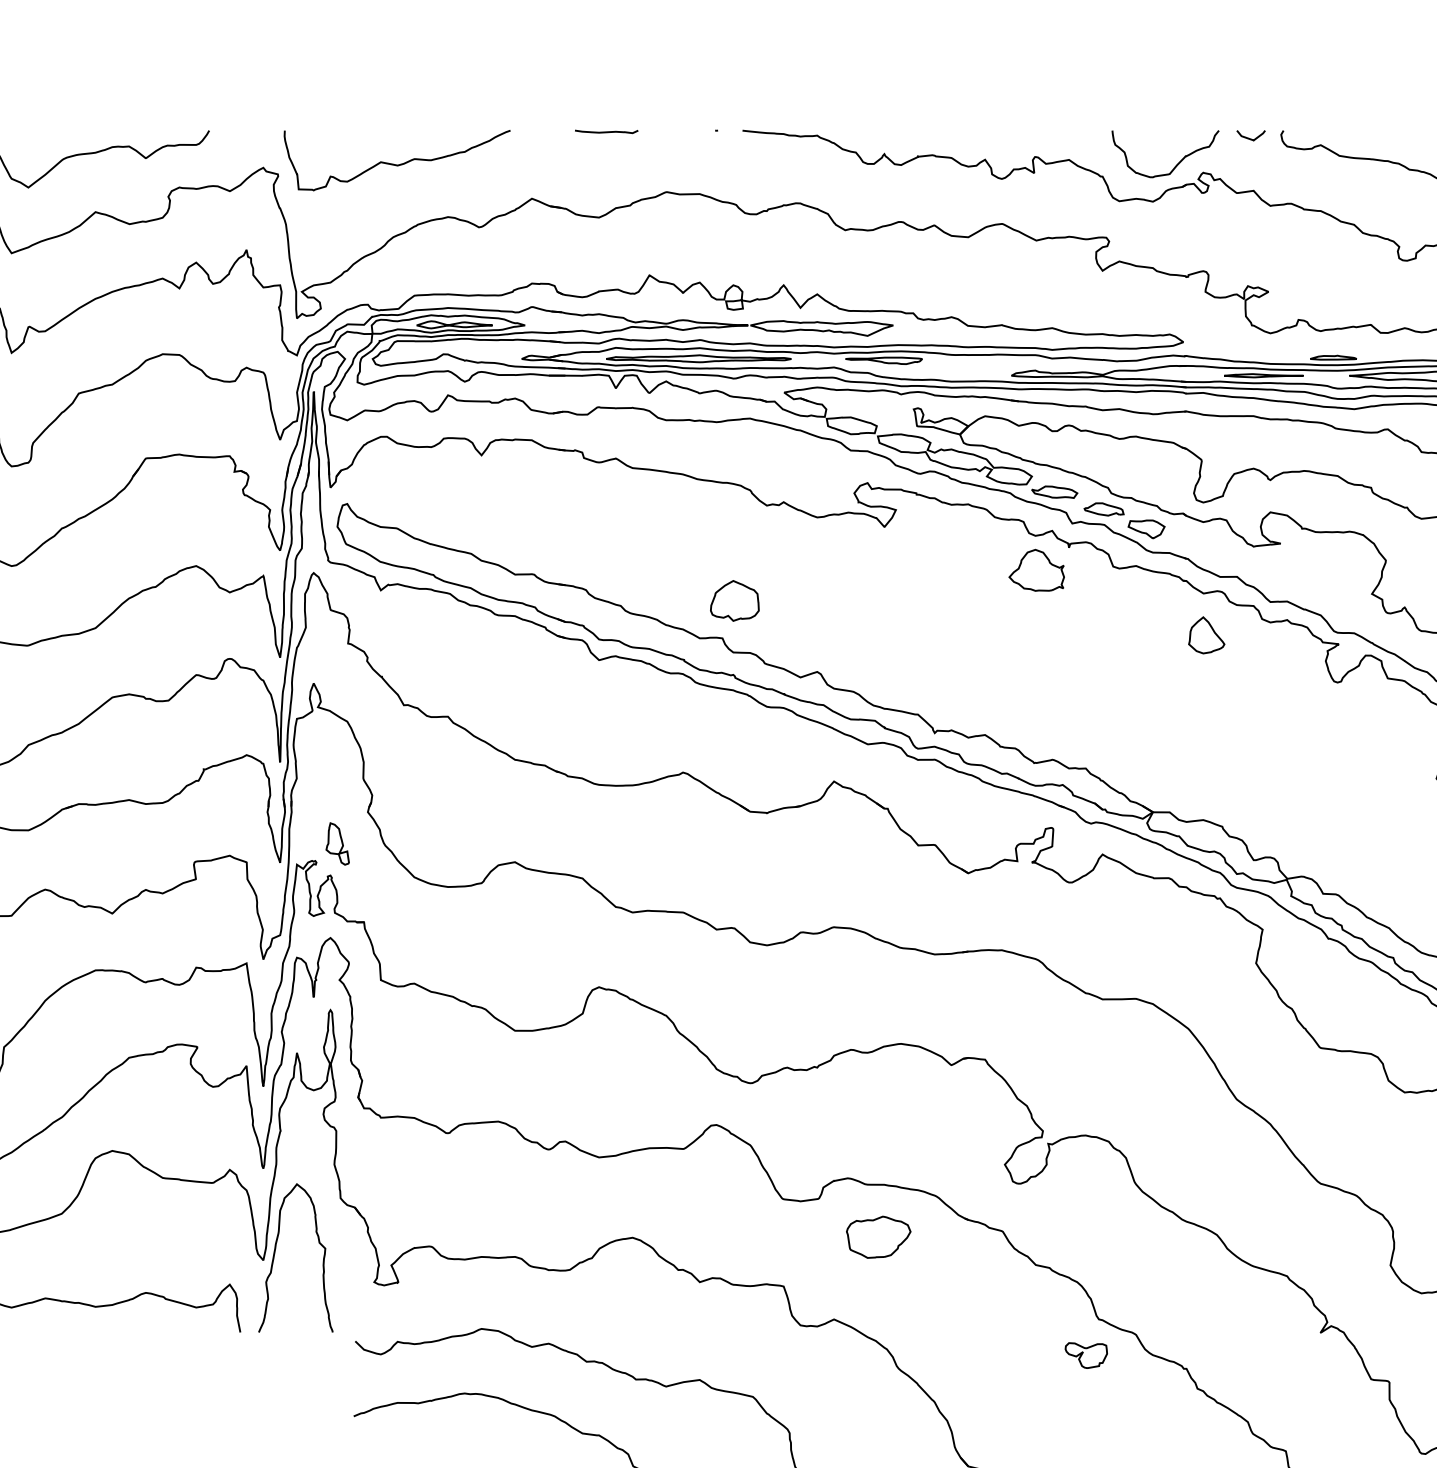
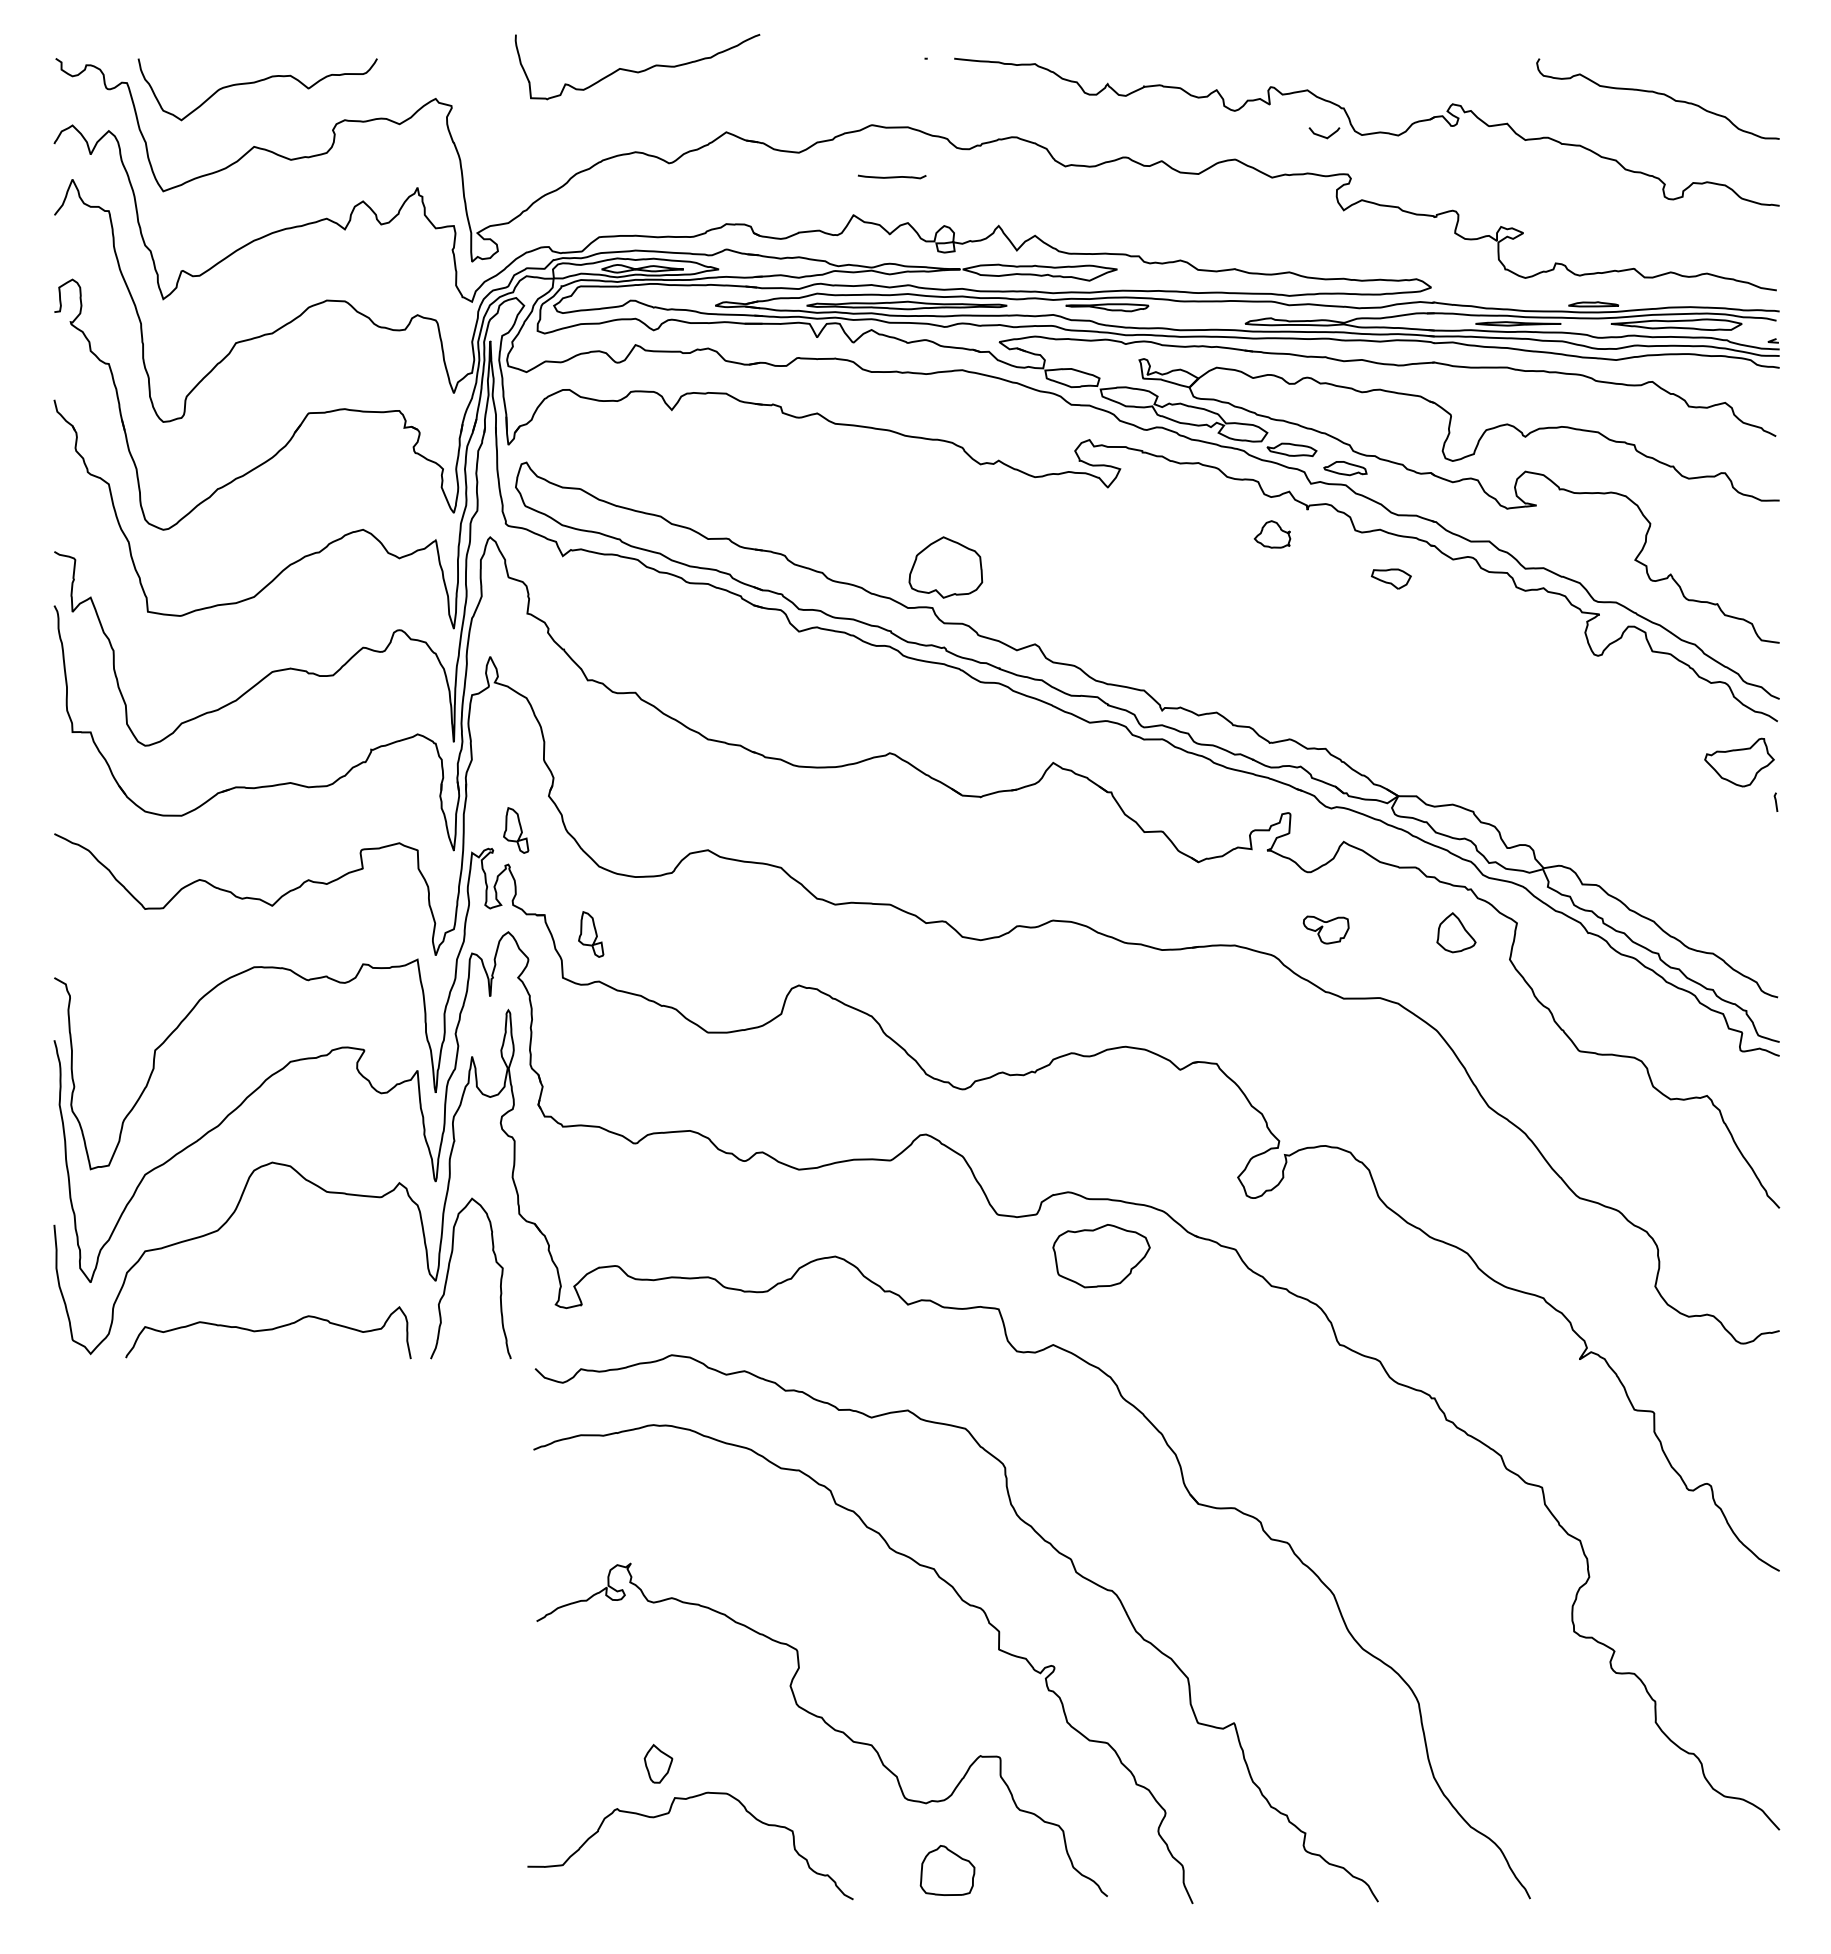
curve: (606, 131) -> (892, 176), moved
curve: (1249, 137) -> (1322, 135), moved
curve: (394, 163) -> (634, 70), moved
part: (1176, 164) -> (1423, 95), removed
part: (1145, 528) -> (1390, 578), moved
part: (1036, 570) -> (1272, 534), size x0.6
part: (734, 600) -> (945, 567), size x1.4
part: (1206, 635) -> (1456, 932), moved
part: (407, 940) -> (591, 934), added
part: (878, 1236) -> (1101, 1255), size x1.4
part: (1085, 1355) -> (1325, 929), moved

